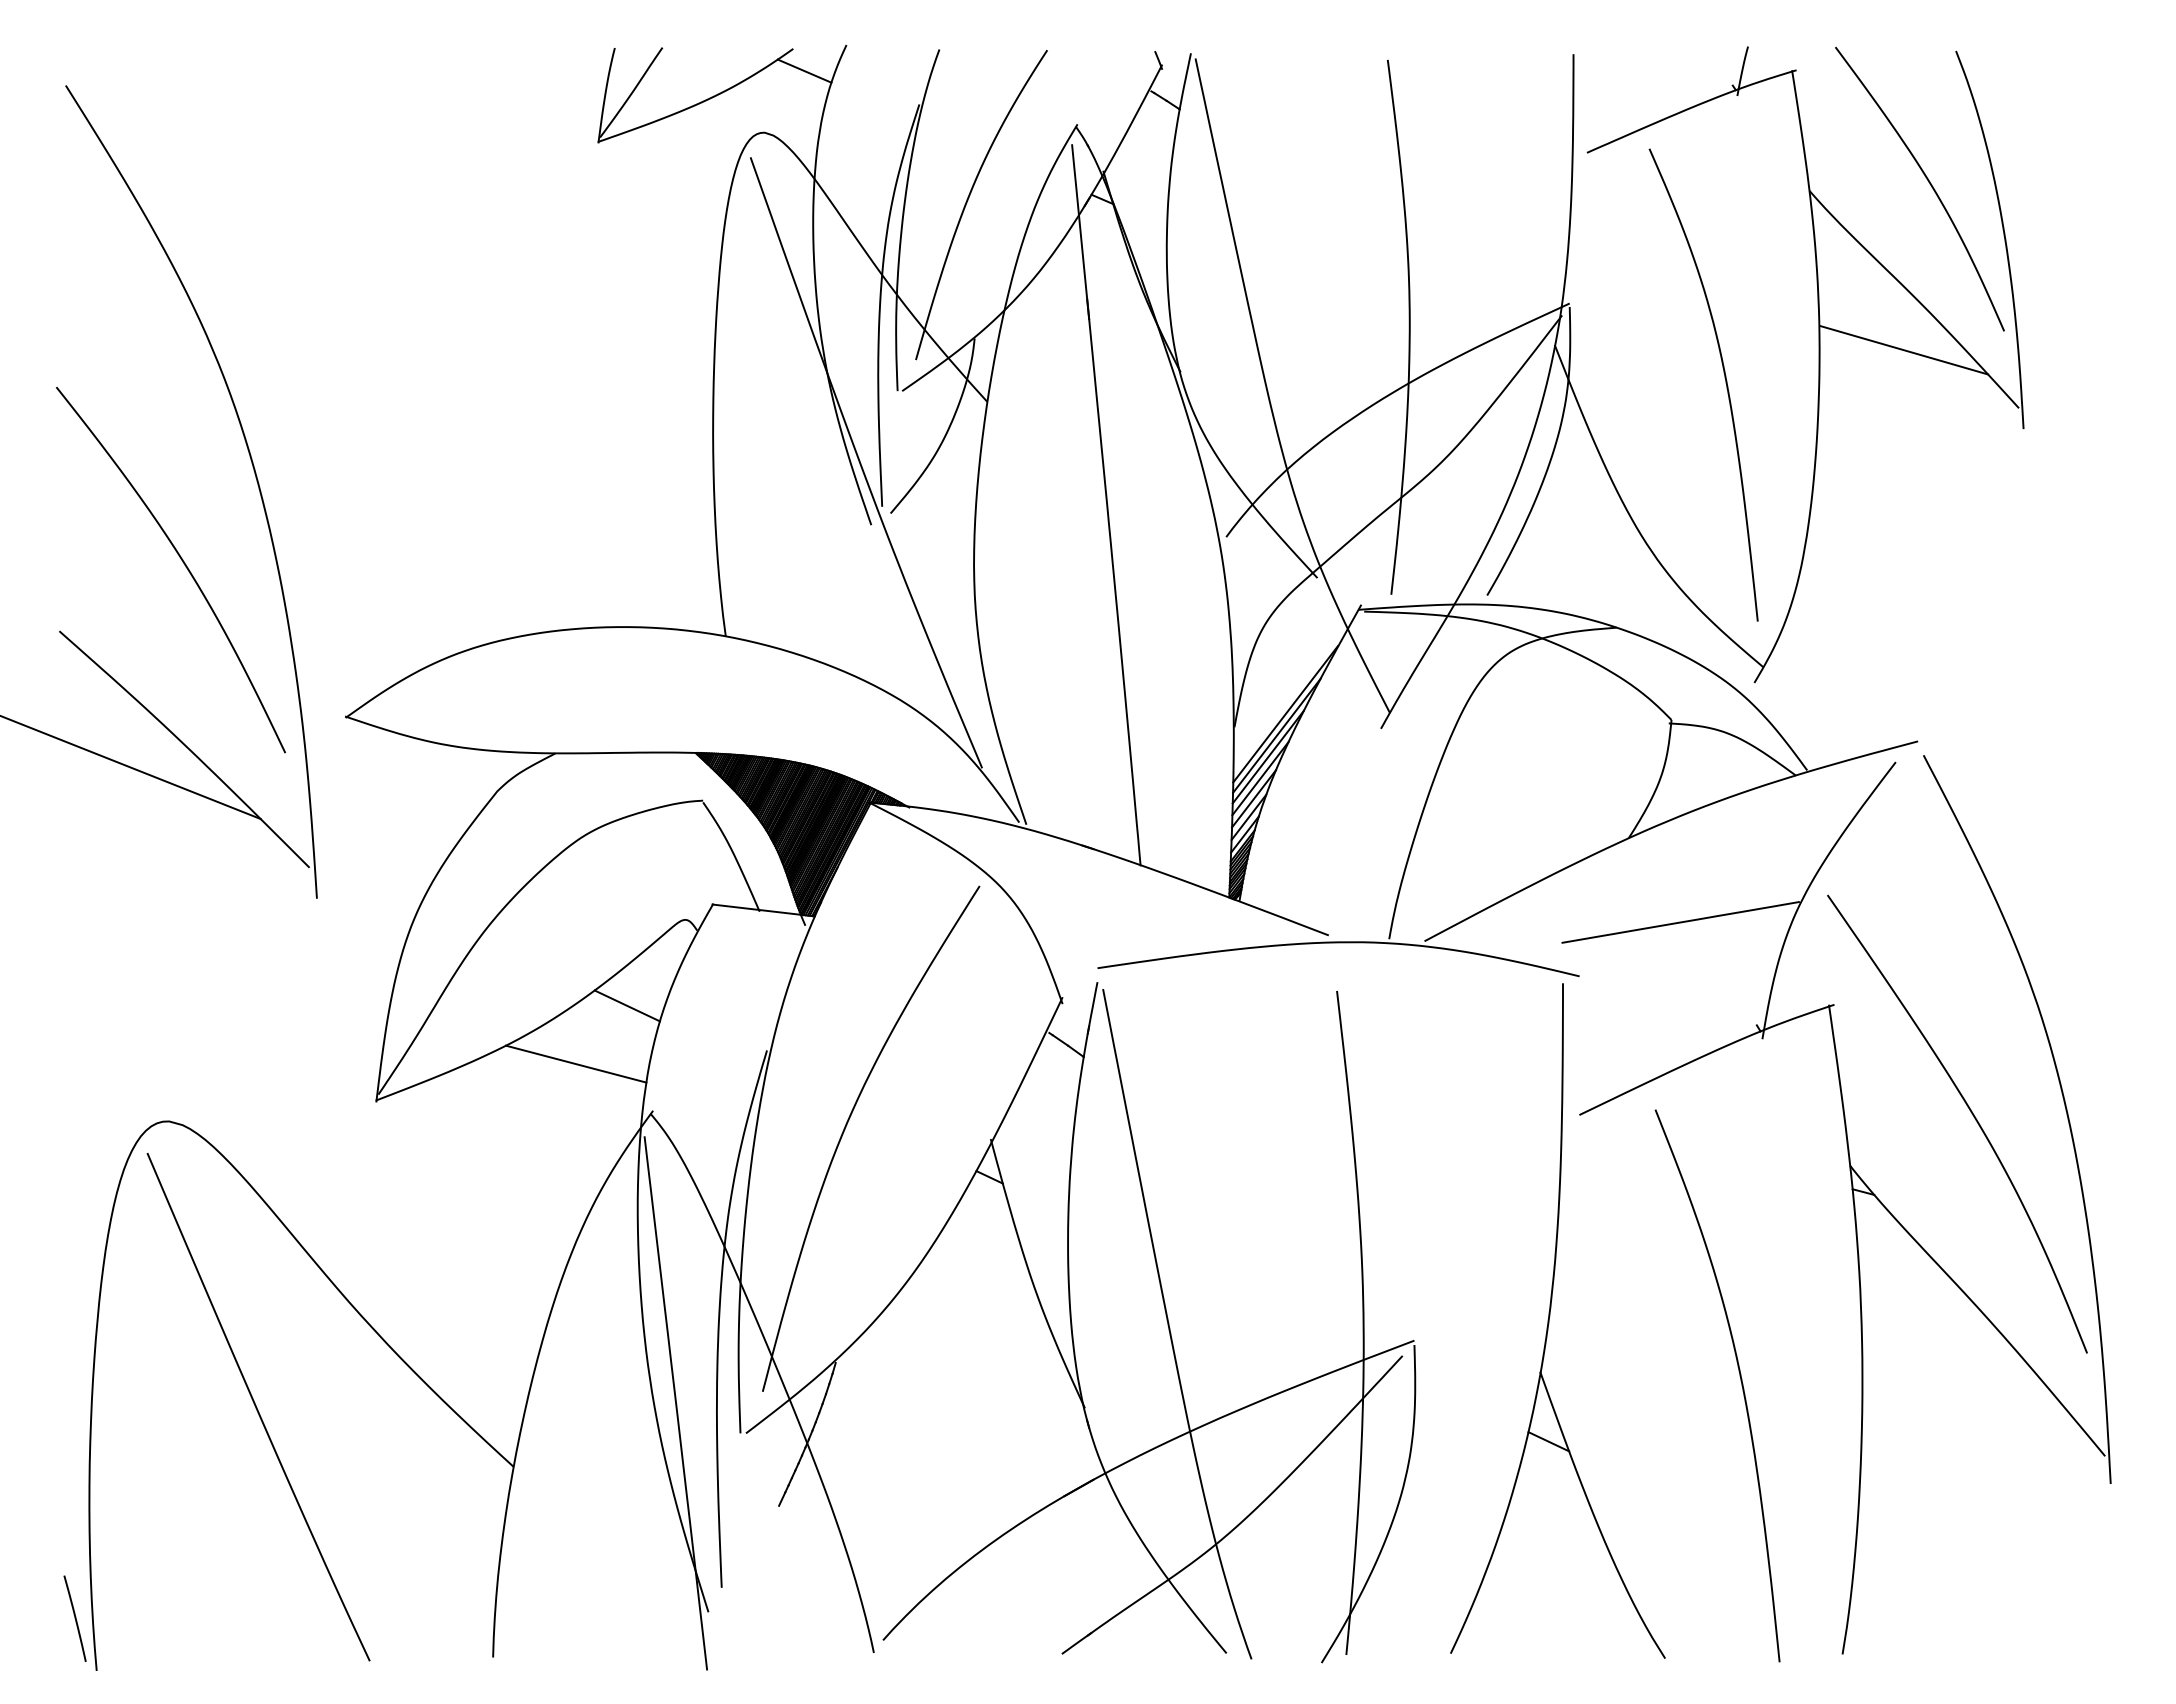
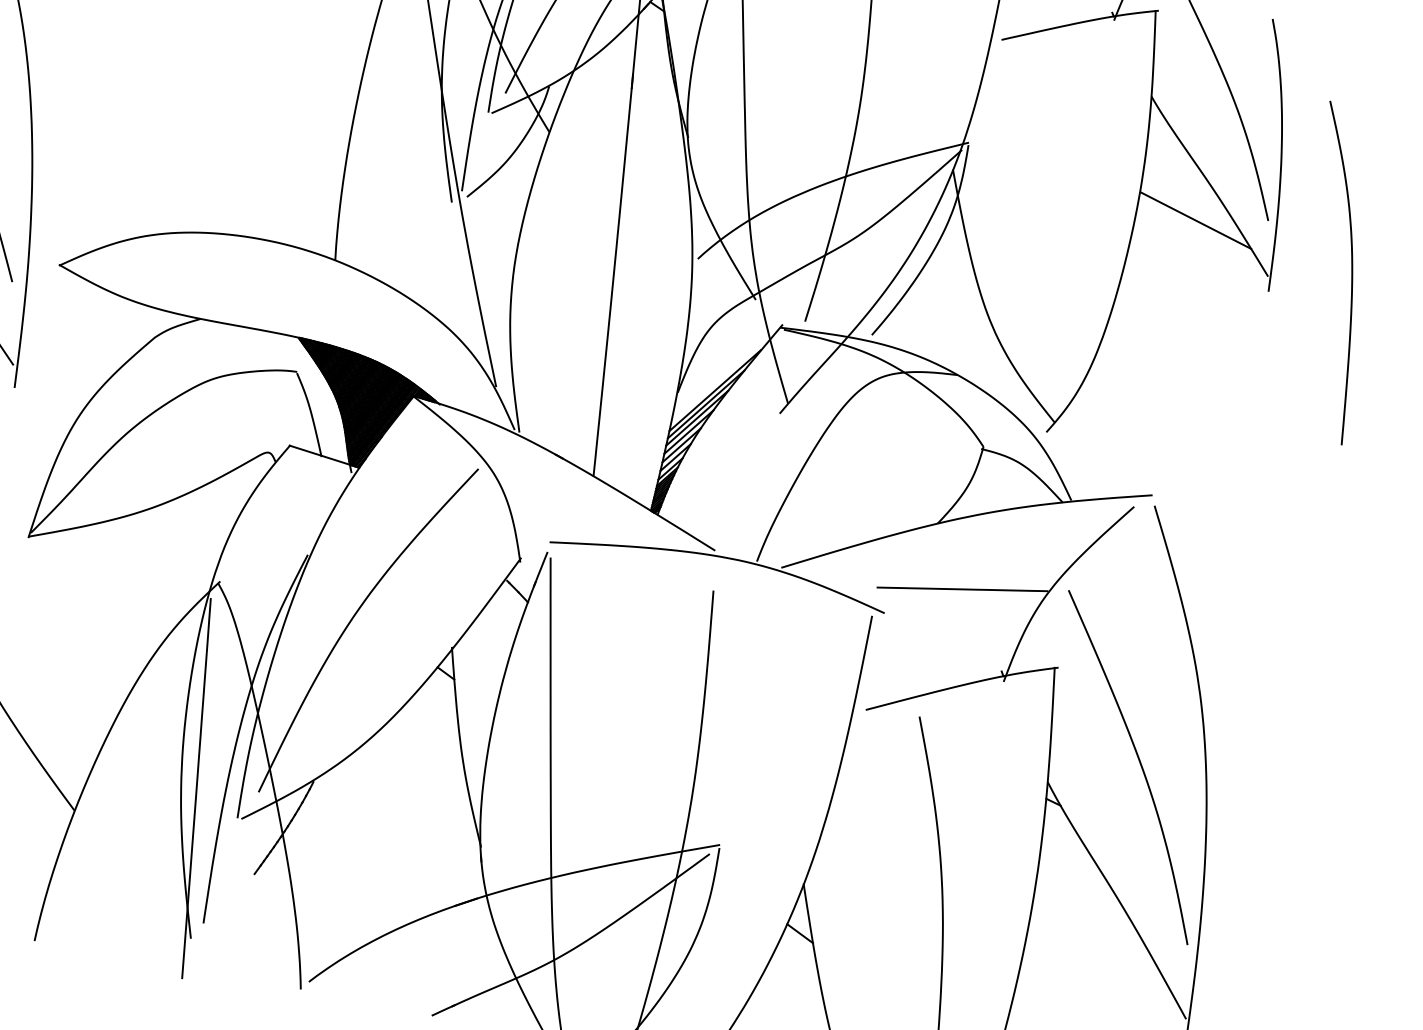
curve: (1724, 378) -> (1351, 271), moved
line: (626, 1005) -> (216, 504), removed
line: (575, 1063) -> (172, 537), removed

